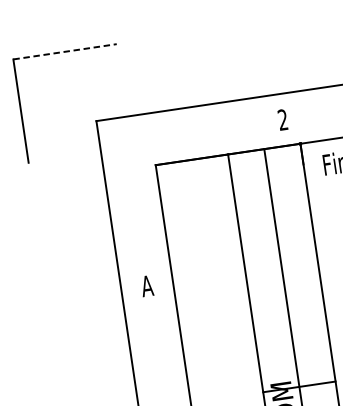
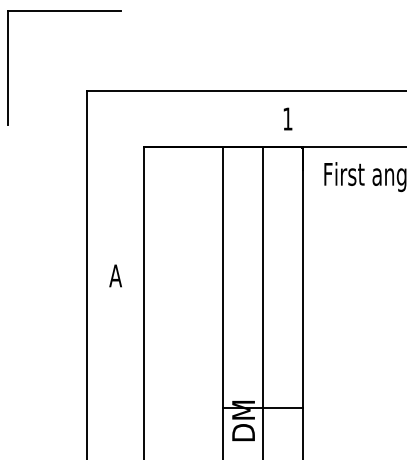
line: (64, 51) -> (64, 11), dashed -> solid
text: (282, 119) -> (287, 118), 2 -> 1

